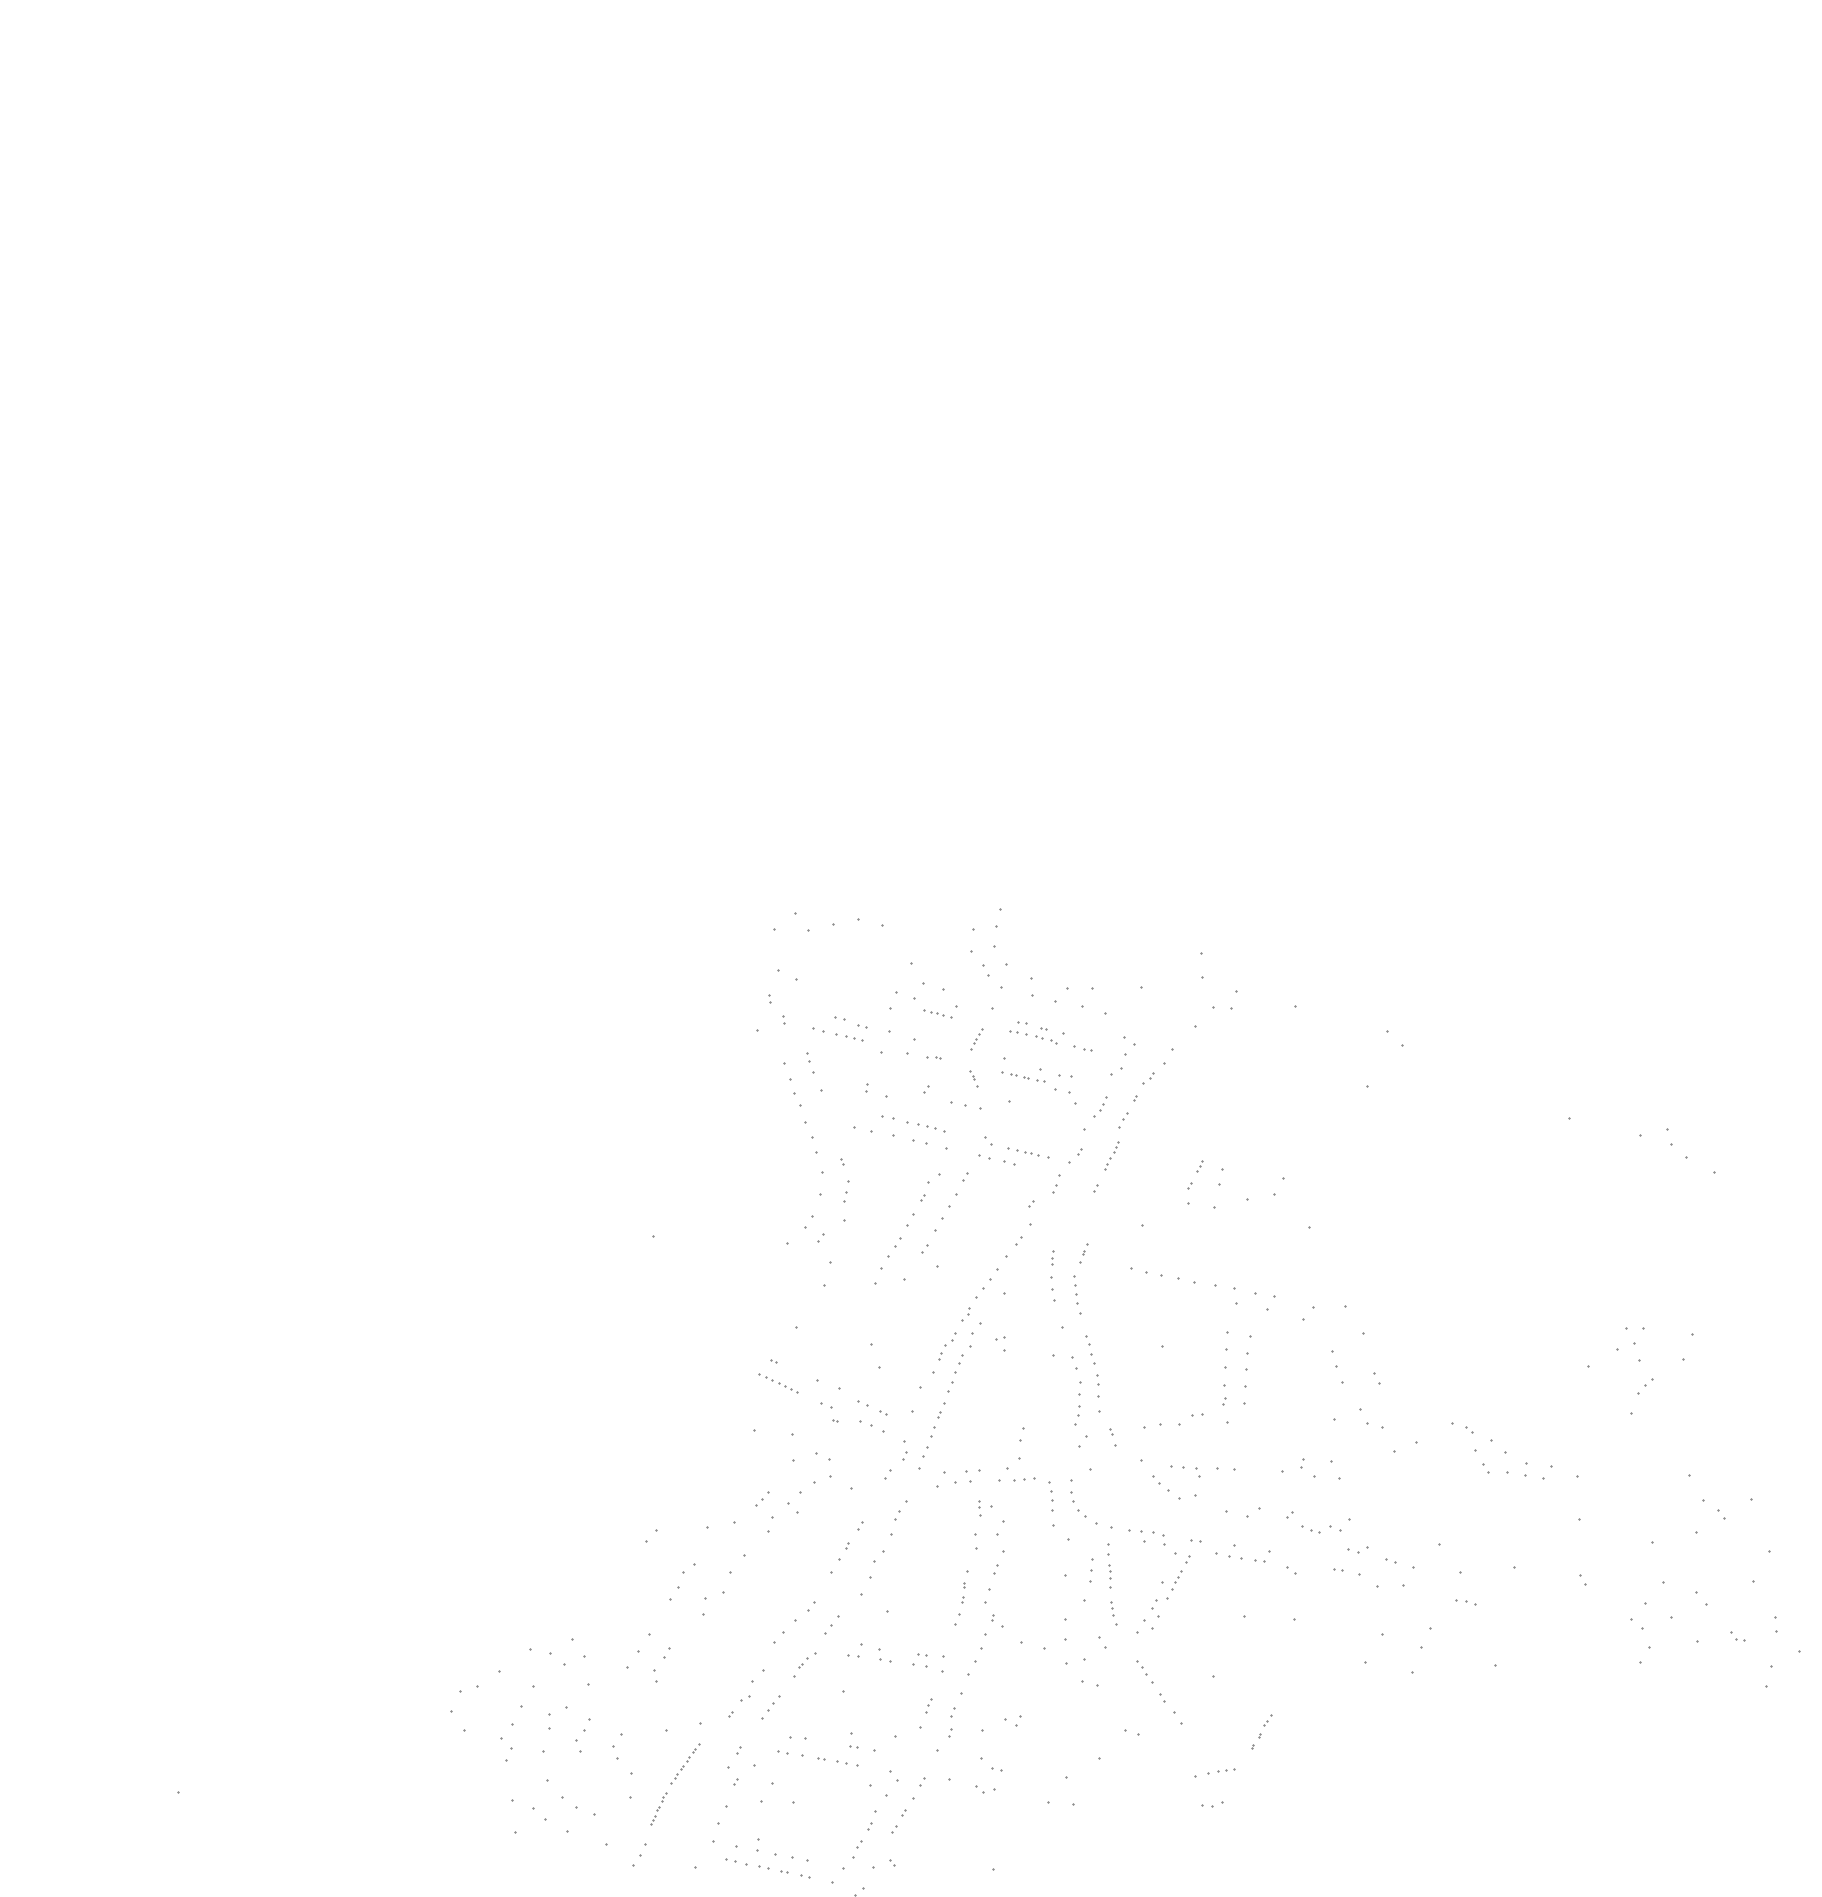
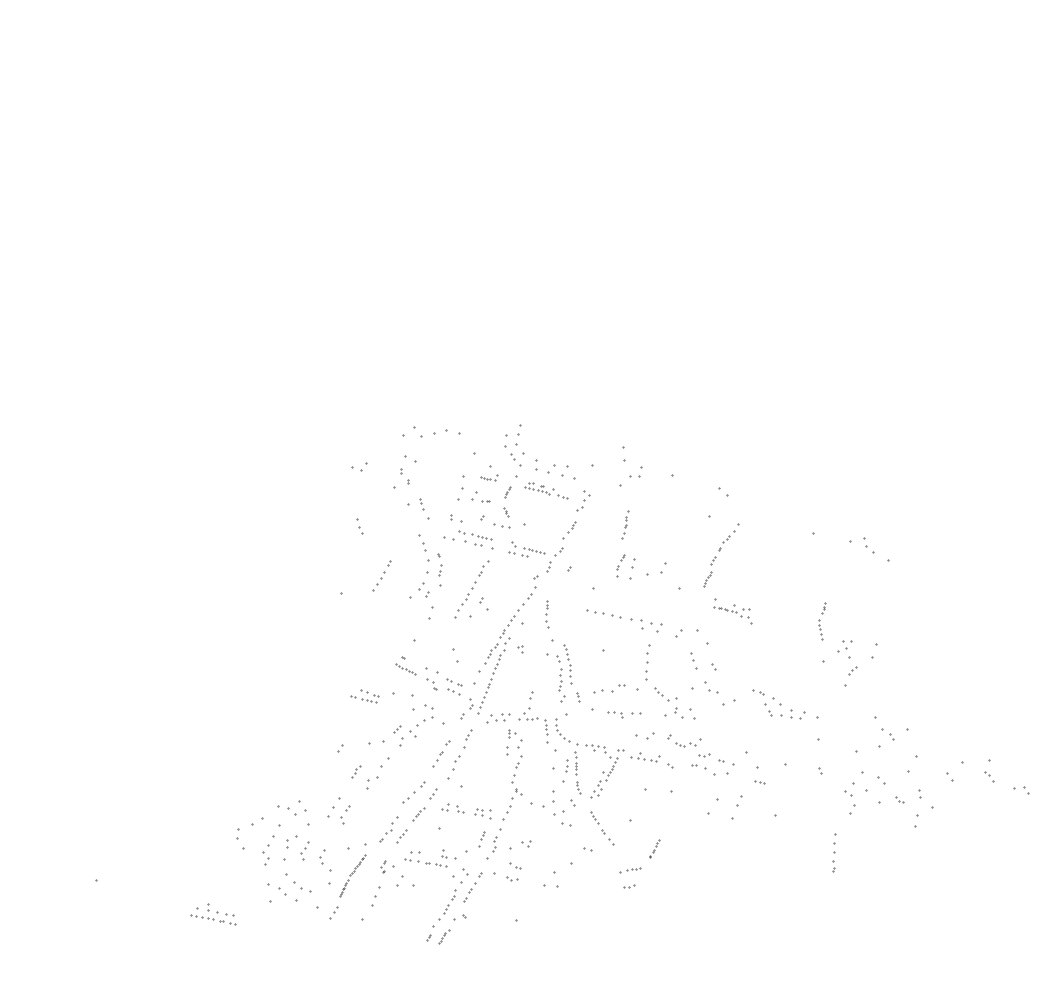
part: (910, 989) -> (359, 466), moved
part: (840, 1028) -> (364, 696), moved
part: (1038, 1081) -> (732, 611), moved
part: (795, 1092) -> (359, 526), moved
part: (1139, 1110) -> (721, 555), moved
part: (950, 1201) -> (381, 575), moved
part: (1080, 1278) -> (822, 621), moved
part: (1226, 1368) -> (834, 852), moved
part: (1174, 1488) -> (665, 694), moved
part: (683, 1581) -> (356, 771), size x0.6
part: (962, 1597) -> (625, 524), moved
part: (467, 1688) -> (245, 826), size x1.6
part: (735, 1765) -> (383, 866), size x0.6
part: (768, 1858) -> (213, 914), moved

